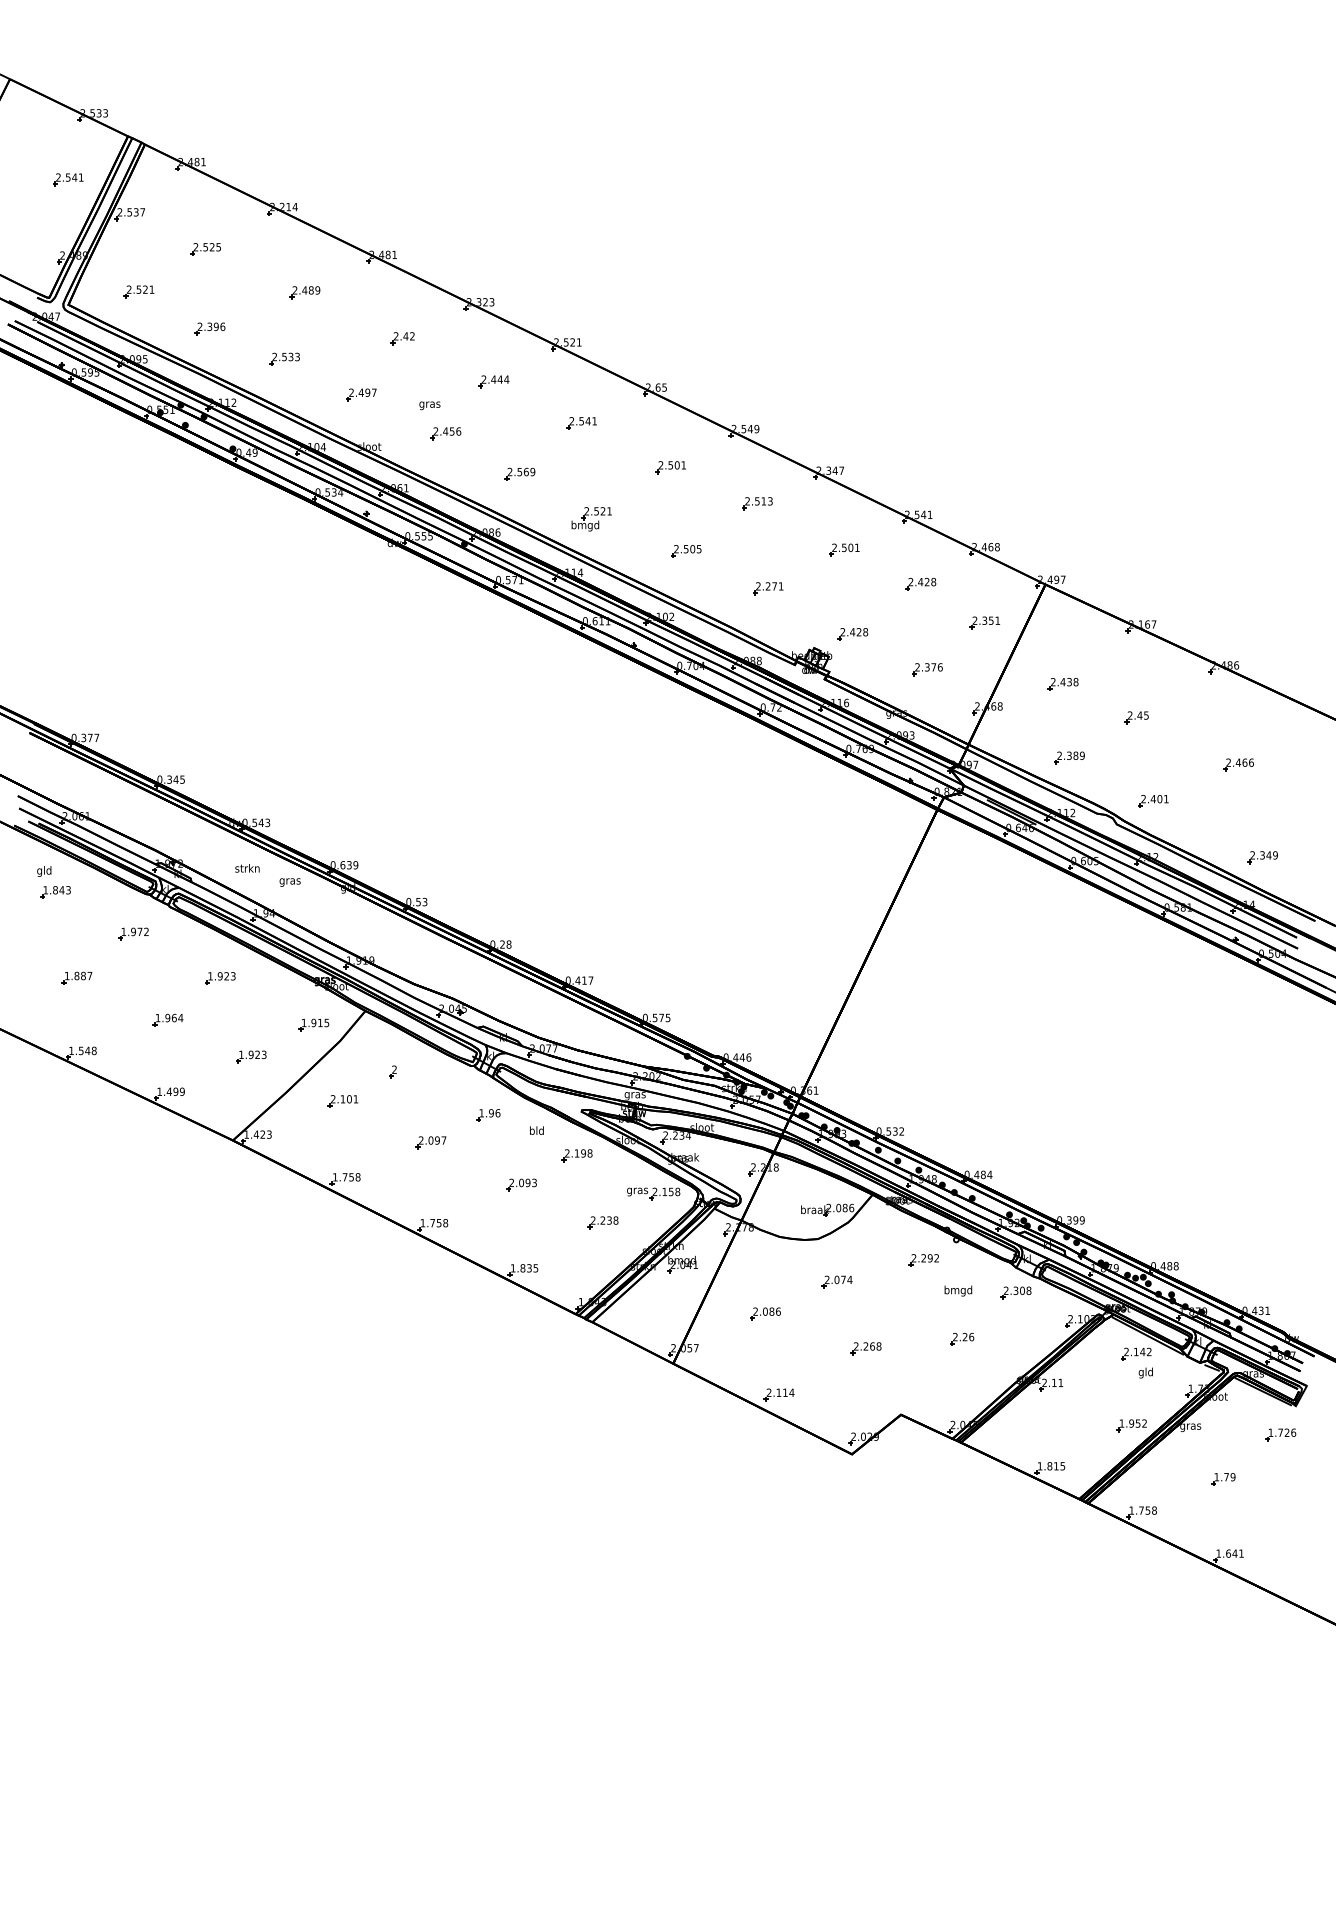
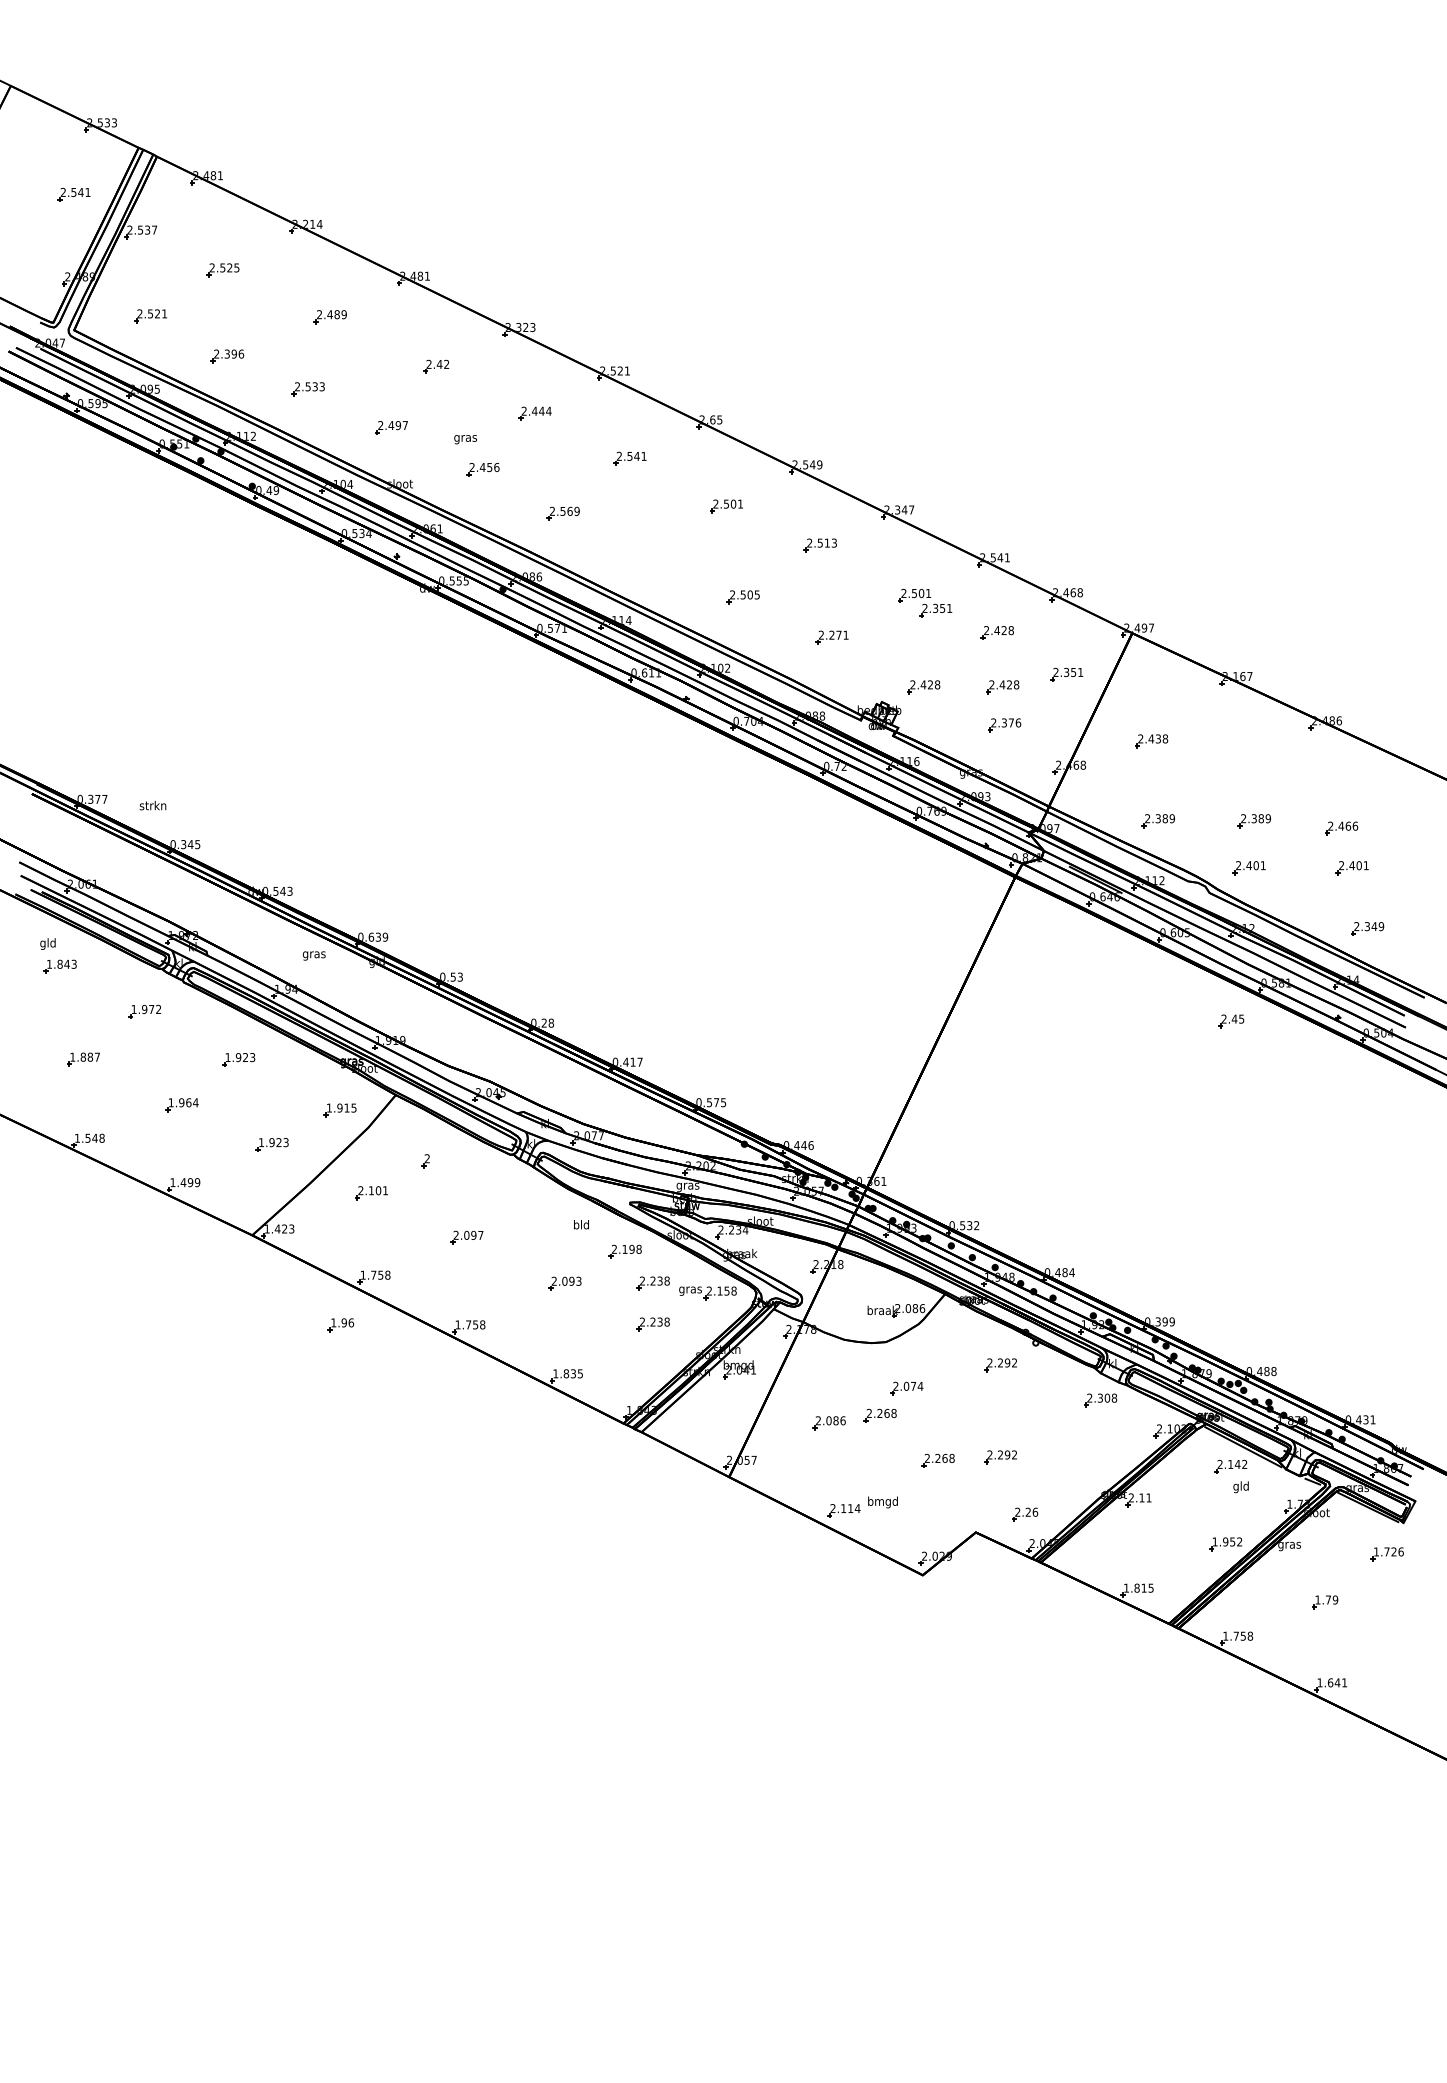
part: (591, 519) -> (640, 562), removed
part: (863, 563) -> (935, 610), added
part: (925, 634) -> (1002, 687), added
part: (1137, 717) -> (1231, 1021), moved
part: (1157, 758) -> (1253, 821), added
part: (1247, 801) -> (1351, 868), added
text: (246, 868) -> (152, 805), moved
part: (487, 1115) -> (340, 1325), moved
part: (602, 1184) -> (652, 1283), added
text: (957, 1291) -> (882, 1502), moved
part: (812, 1306) -> (879, 1415), added
part: (962, 1339) -> (1025, 1514), moved
part: (923, 1345) -> (1000, 1457), added

